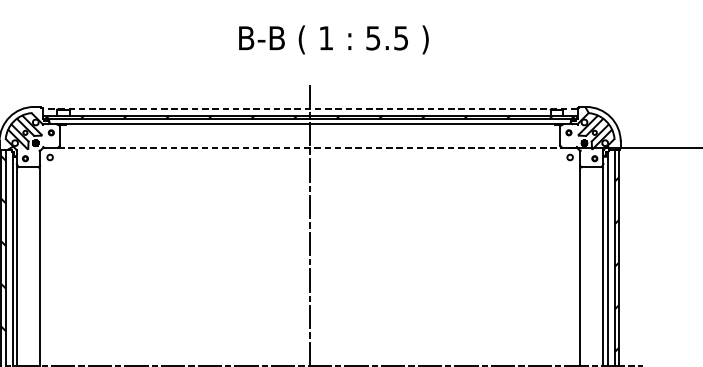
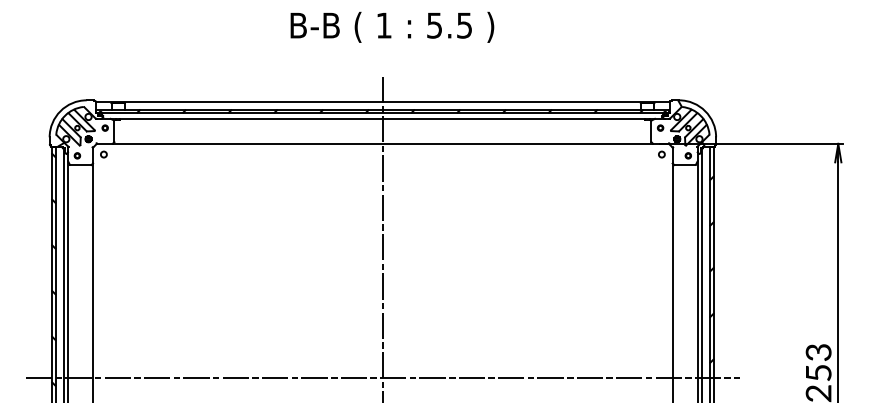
text: (334, 39) -> (392, 26), moved
line: (309, 108) -> (382, 102), dashed -> solid
line: (310, 147) -> (383, 143), dashed -> solid

